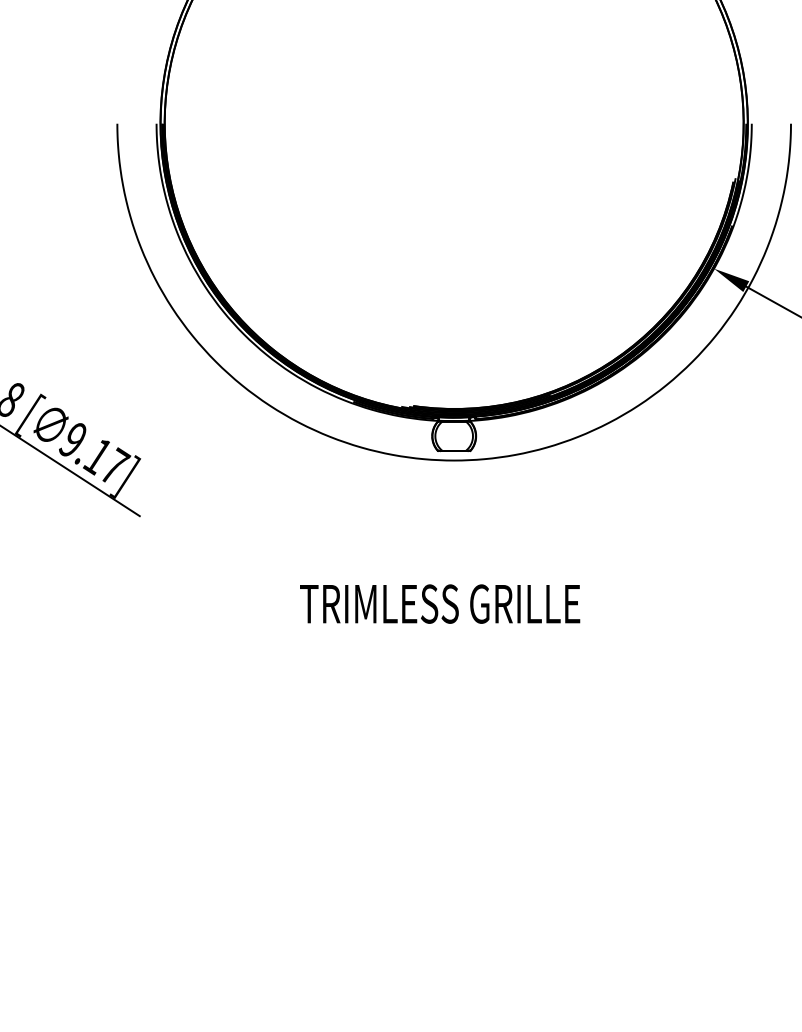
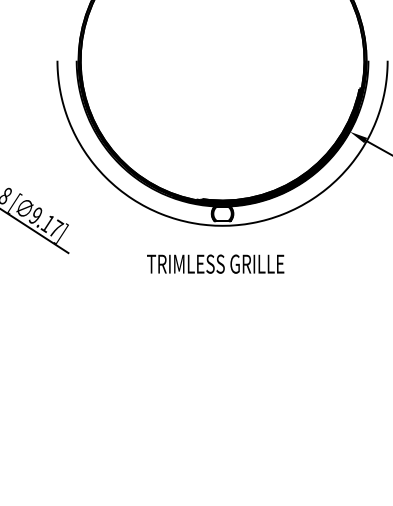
text: (439, 602) -> (215, 263), moved

